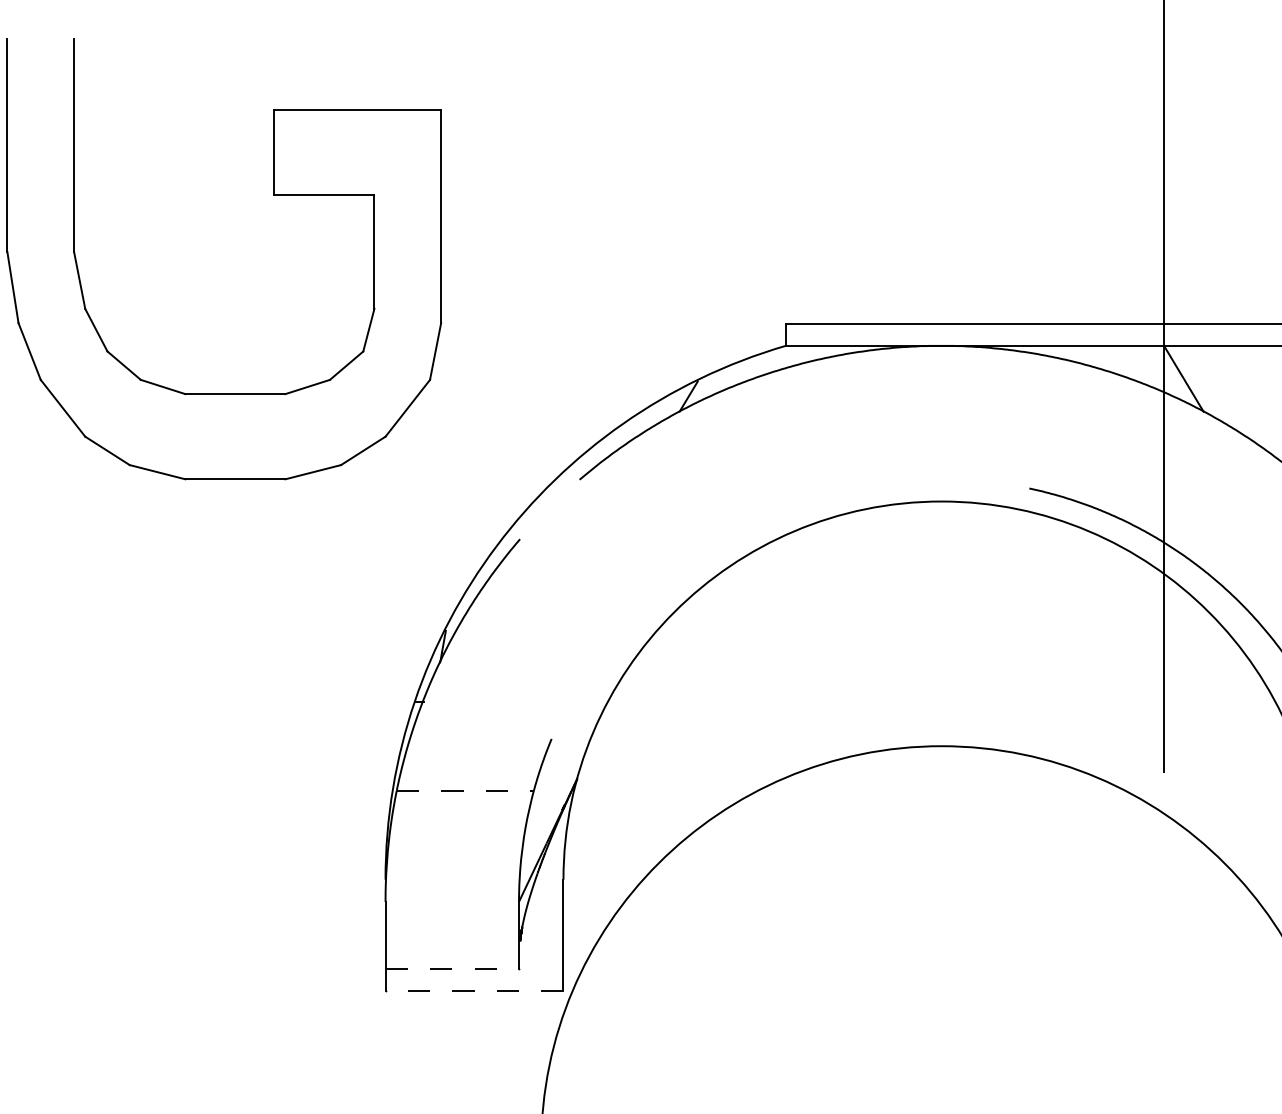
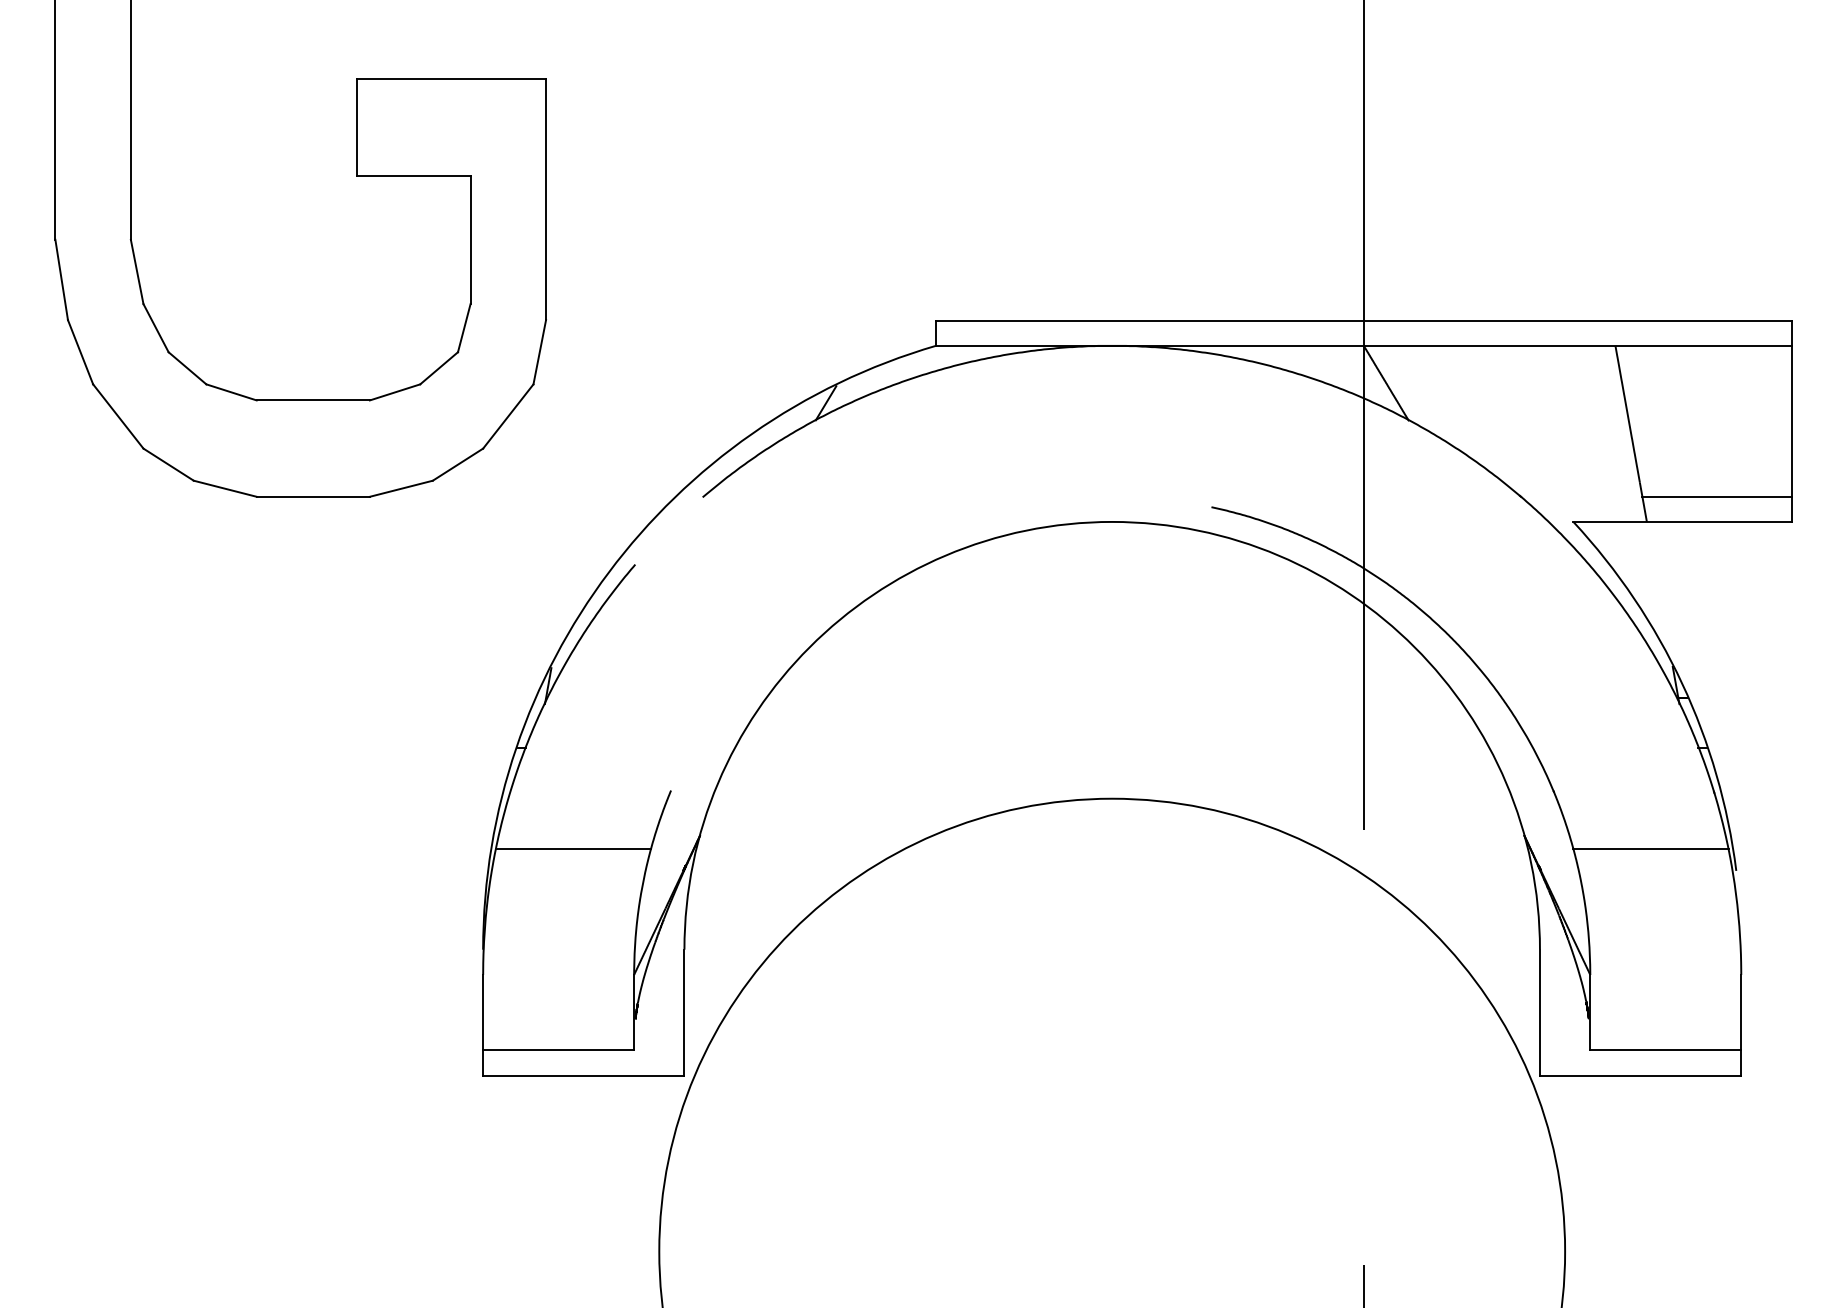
line: (465, 791) -> (573, 849), dashed -> solid
line: (453, 968) -> (559, 1050), dashed -> solid
line: (474, 990) -> (583, 1075), dashed -> solid

